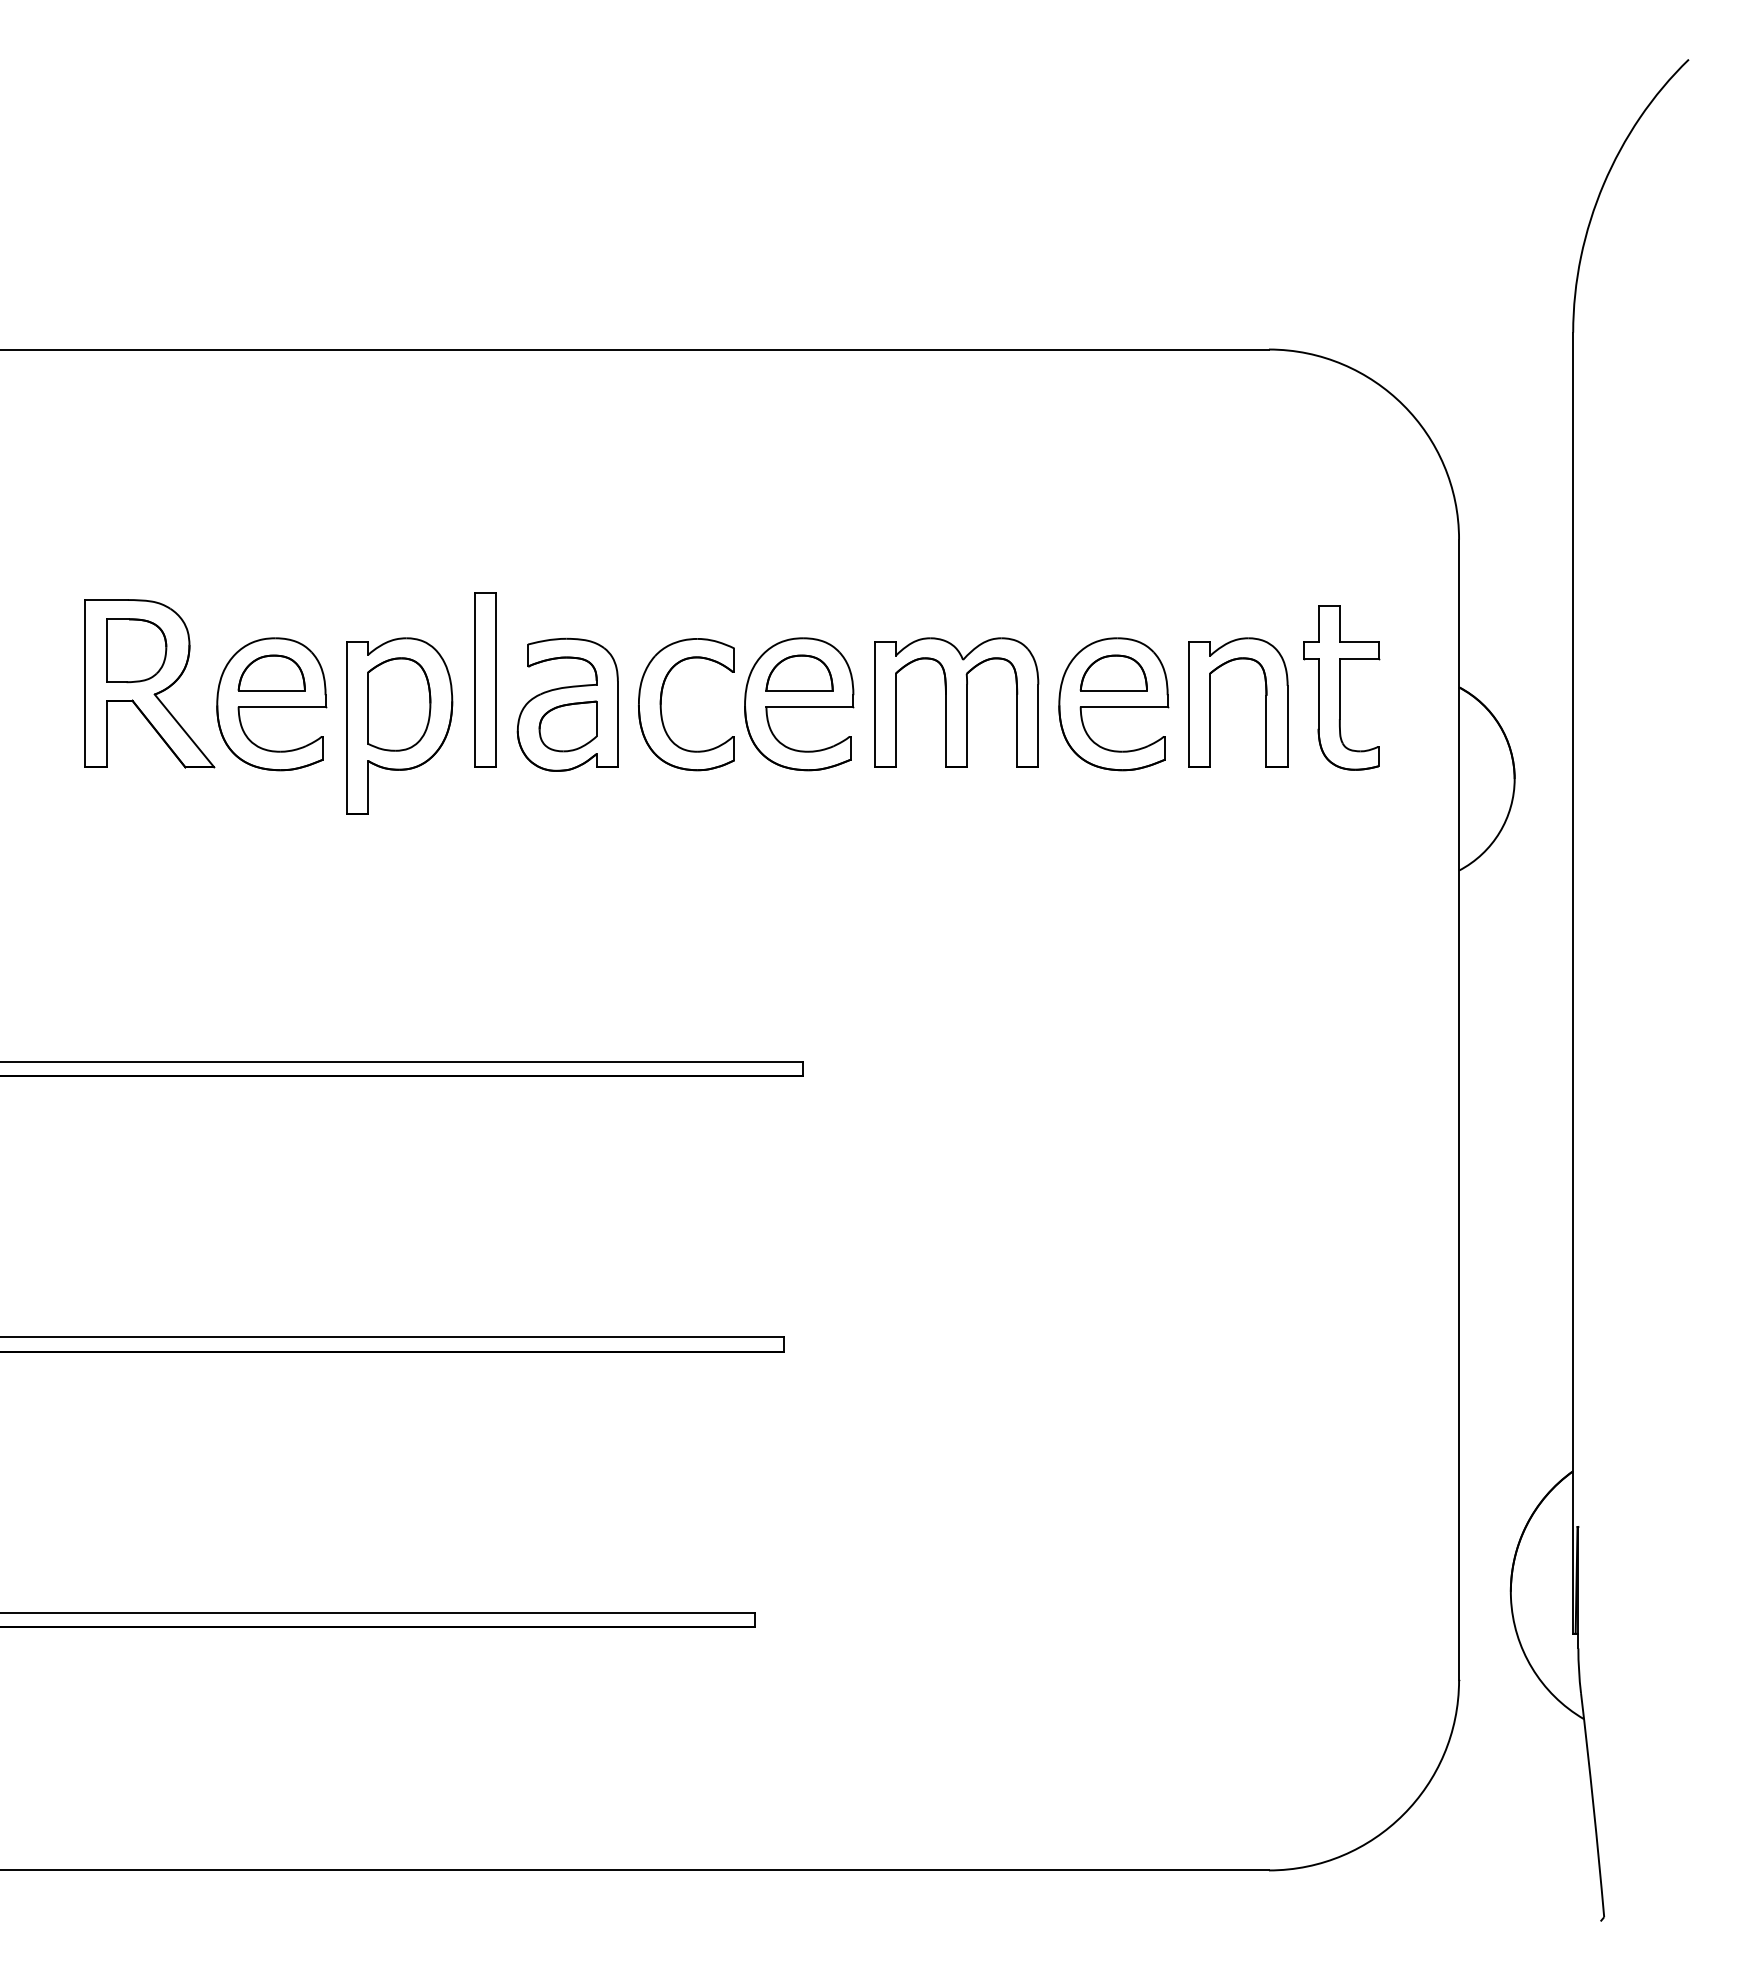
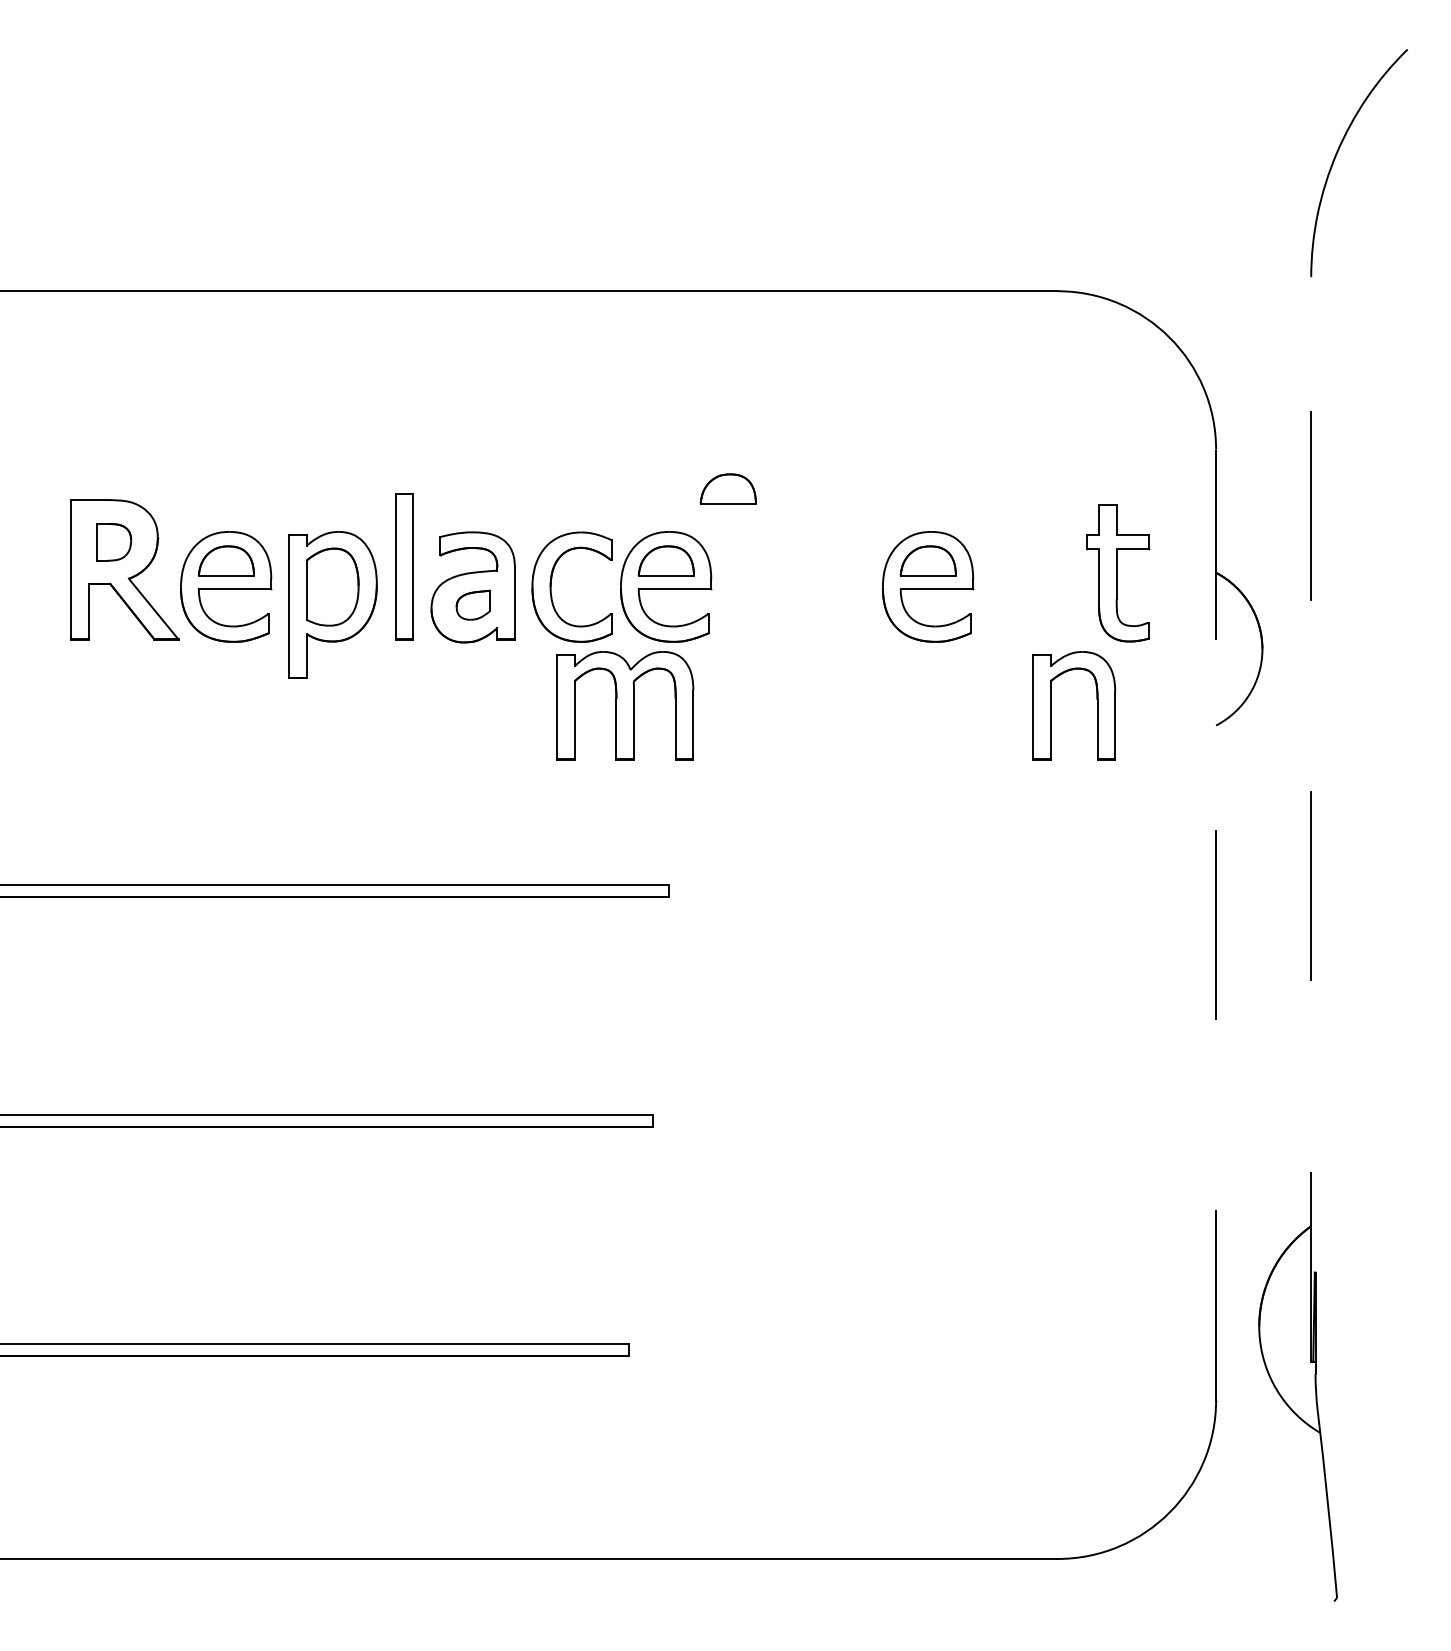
part: (872, 586) -> (727, 488), added
part: (136, 650) -> (113, 542), size x0.7
part: (1265, 695) -> (1096, 699), moved
part: (956, 702) -> (625, 705), moved
part: (566, 725) -> (472, 604), size x0.7
line: (1573, 982) -> (1311, 818), solid -> dashed
line: (1459, 1109) -> (1216, 924), solid -> dashed

